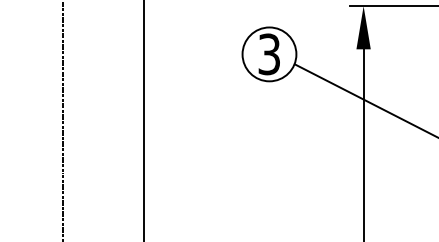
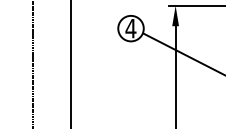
text: (268, 54) -> (130, 28), 3 -> 4

